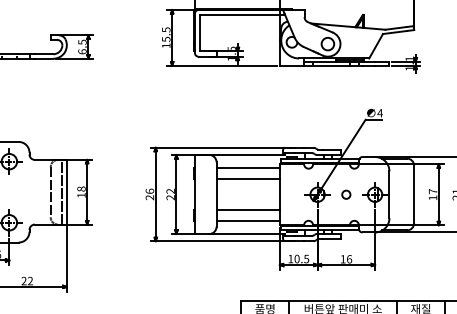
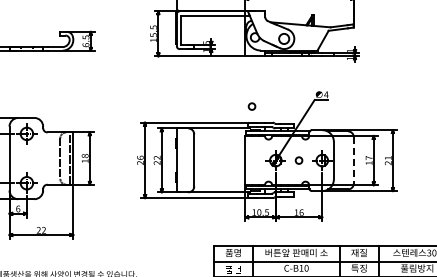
circle: (287, 127) -> (251, 106), added
line: (247, 167) -> (219, 138), removed
line: (247, 178) -> (219, 147), removed
line: (413, 194) -> (353, 160), solid -> dashed
line: (247, 209) -> (219, 172), removed
line: (247, 221) -> (219, 182), removed

